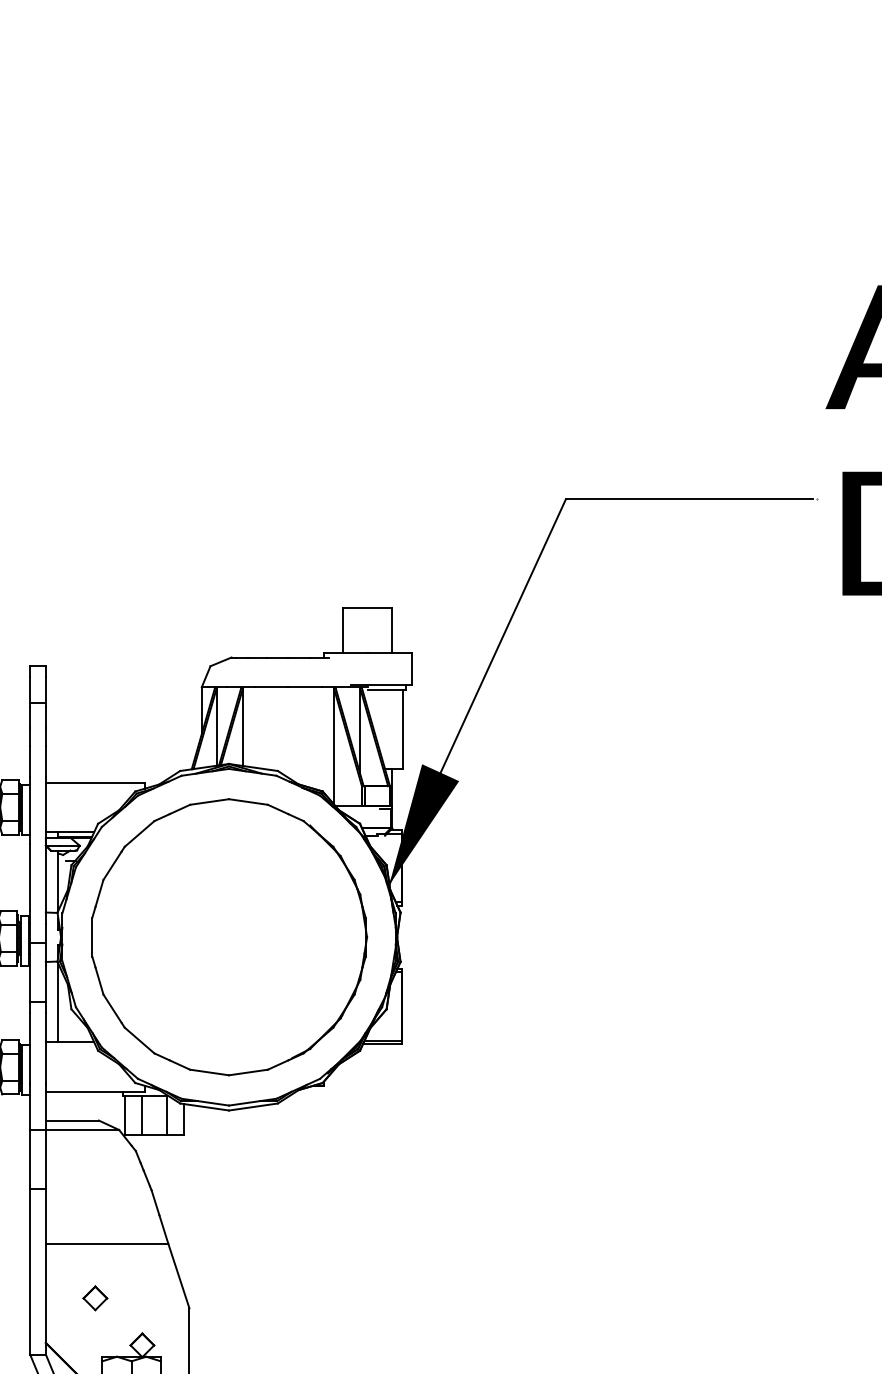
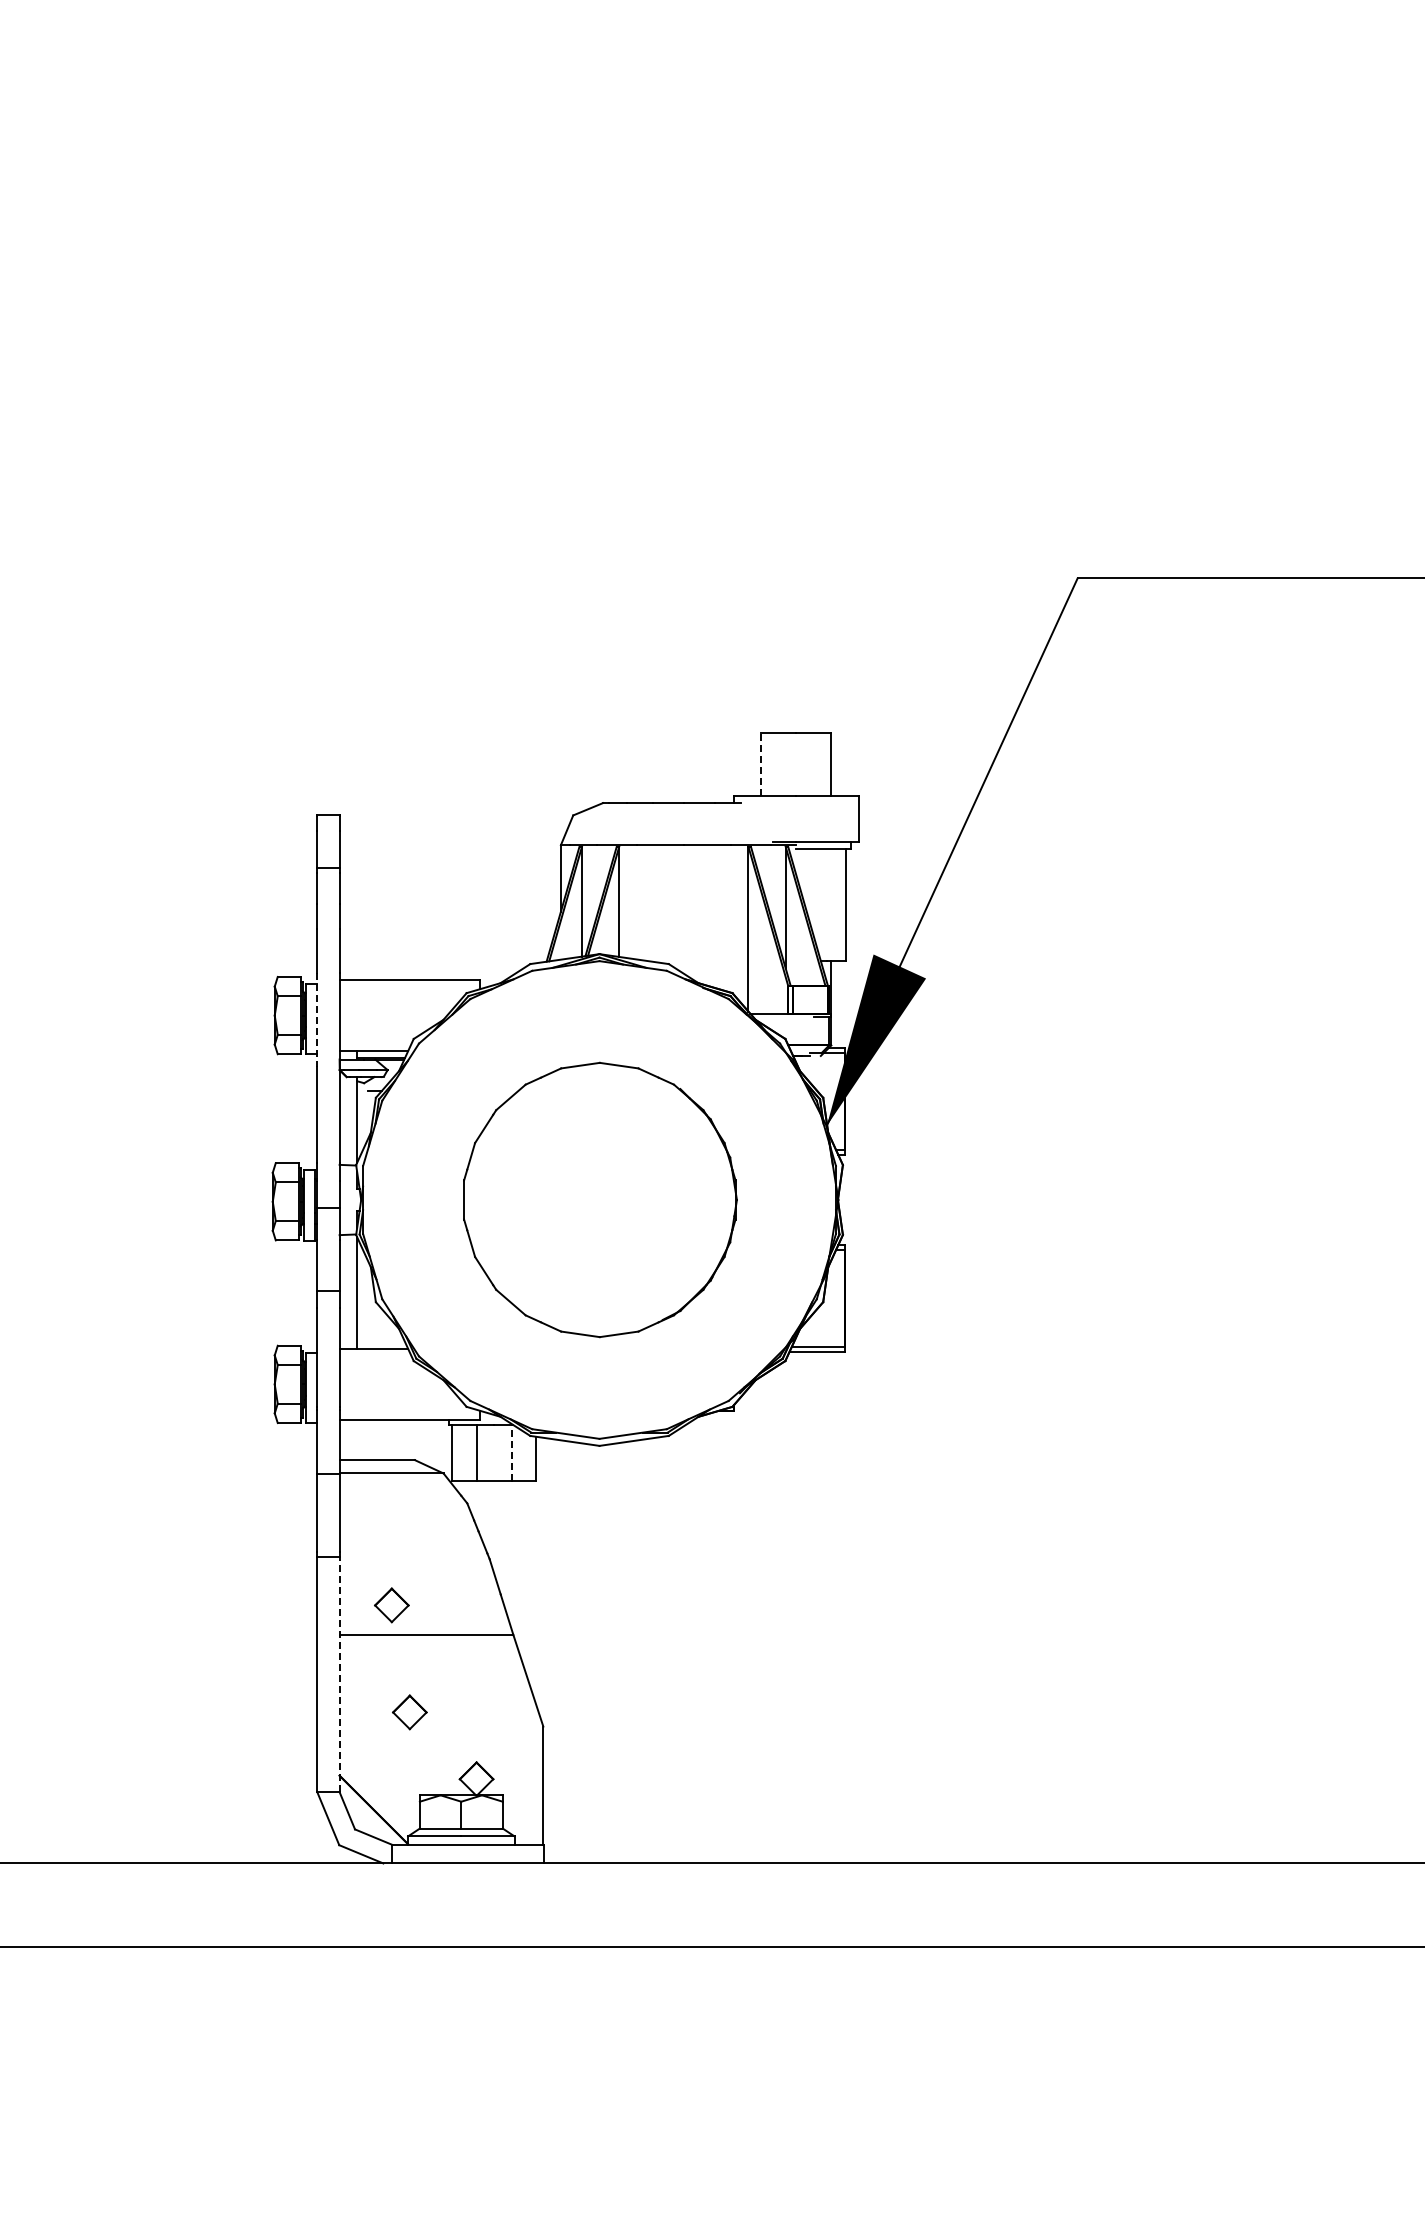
line: (343, 630) -> (761, 764), solid -> dashed
line: (30, 810) -> (317, 1020), solid -> dashed
part: (229, 936) -> (600, 1199), size x0.7
line: (166, 1115) -> (511, 1452), solid -> dashed
part: (82, 1223) -> (391, 1605), added
line: (45, 1271) -> (339, 1674), solid -> dashed

